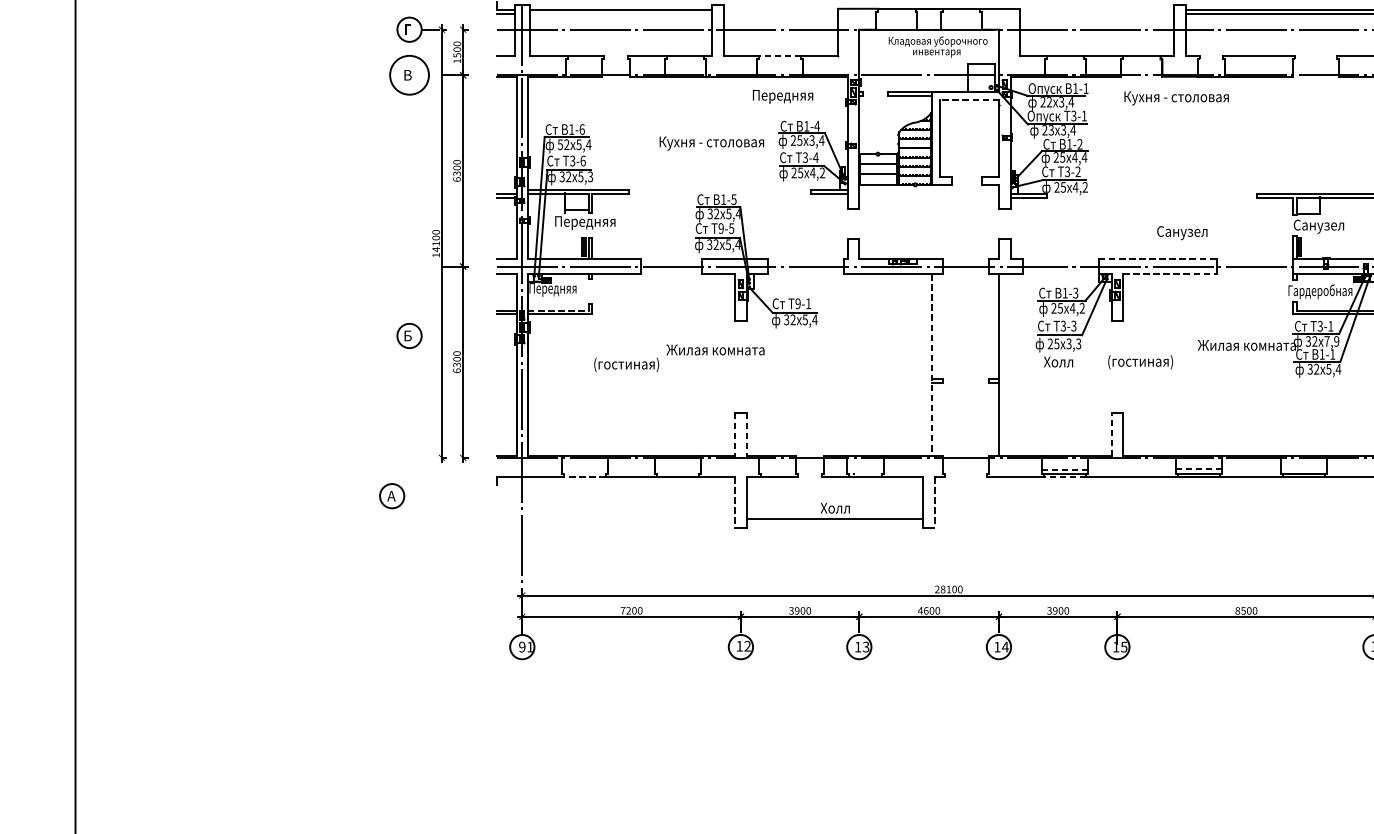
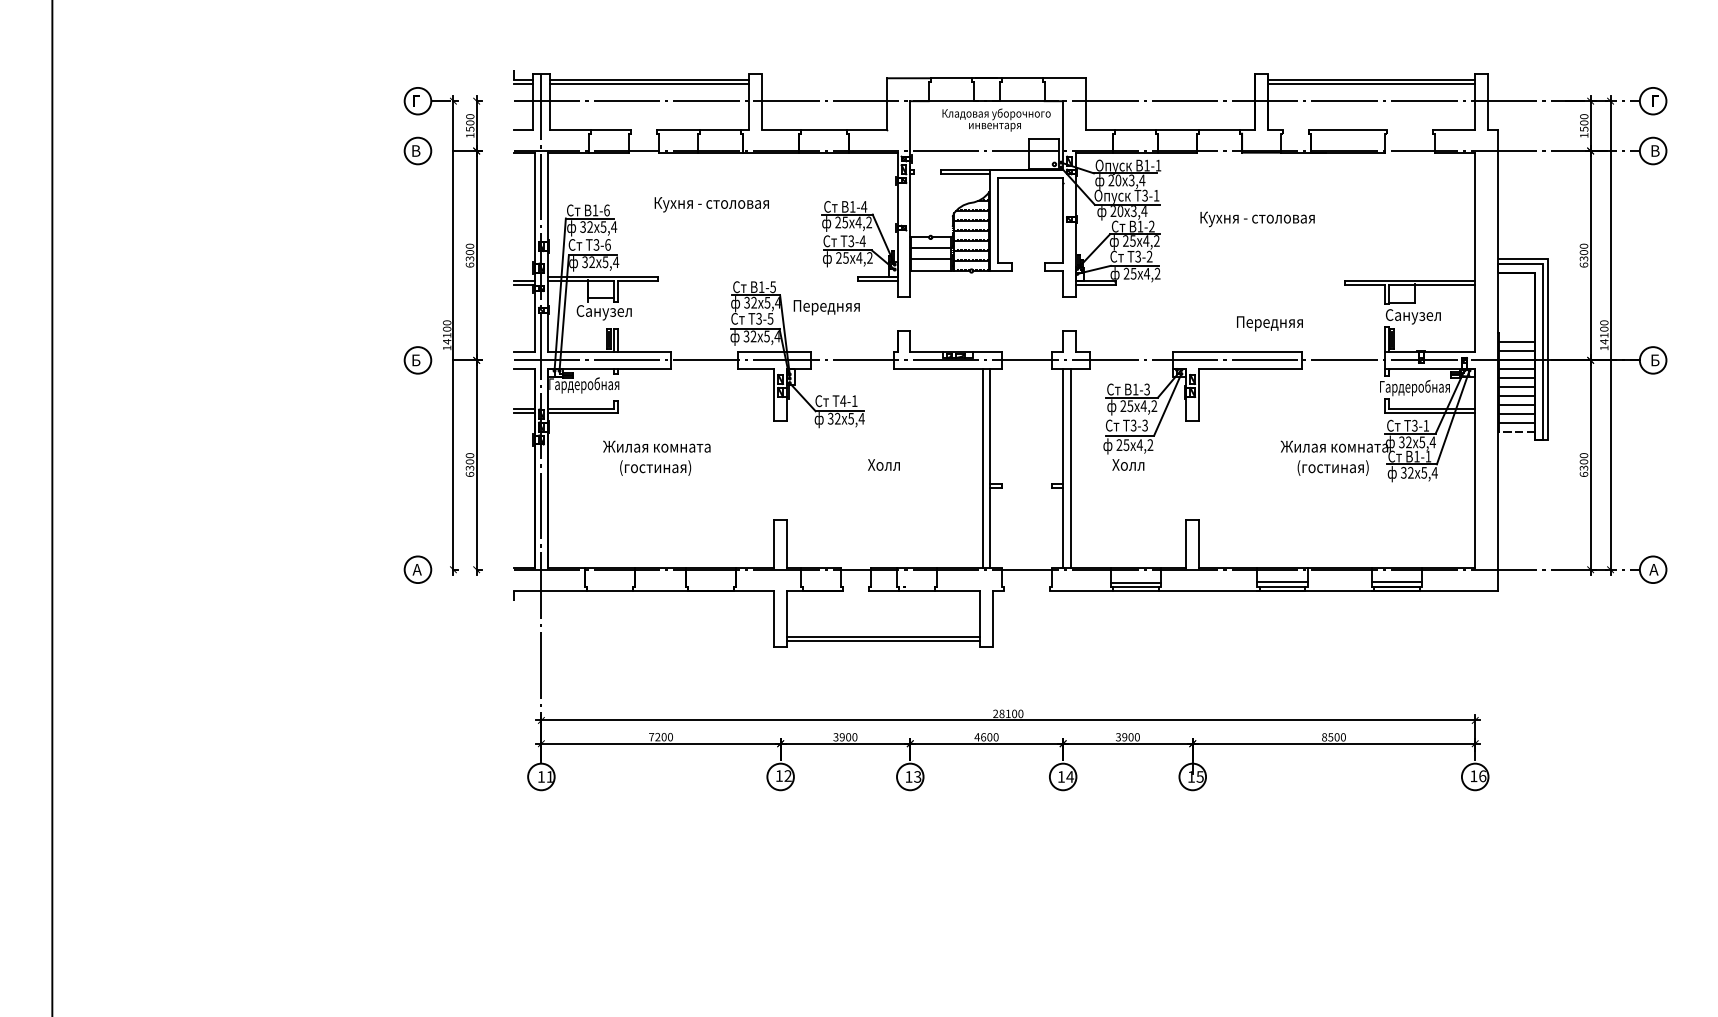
line: (621, 13) -> (649, 83), added
line: (780, 55) -> (823, 129), dashed -> solid
circle: (409, 74) -> (417, 150), size x0.62
text: (782, 96) -> (826, 307), moved
text: (1176, 98) -> (1257, 219), moved
line: (969, 99) -> (1030, 177), dashed -> solid
text: (1049, 102) -> (1118, 180), 22 -> 20
text: (1051, 130) -> (1120, 211), 23 -> 20
text: (816, 140) -> (863, 222), 3,4 -> 4,2
text: (711, 143) -> (711, 204), moved
text: (559, 144) -> (582, 226), 52 -> 32
text: (1084, 157) -> (1156, 240), 4,4 -> 4,2
text: (590, 177) -> (615, 262), 5,3 -> 5,4
text: (584, 222) -> (609, 312), Передняя -> Санузел
text: (720, 228) -> (758, 318), 9-5 -> 3-5
text: (1187, 232) -> (1269, 323), Санузел -> Передняя
line: (1158, 258) -> (1237, 351), dashed -> solid
line: (1170, 273) -> (1250, 368), dashed -> solid
text: (563, 289) -> (586, 385), Передняя -> Гардеробная
text: (798, 304) -> (843, 401), 9-1 -> 4-1
line: (558, 310) -> (581, 408), dashed -> solid
part: (409, 336) -> (417, 360), moved
text: (1331, 341) -> (1427, 442), 7,9 -> 5,4
text: (1073, 344) -> (1144, 445), 3,3 -> 4,2
text: (715, 349) -> (656, 446), moved
text: (1139, 361) -> (1332, 467), moved
line: (925, 365) -> (982, 468), added
line: (932, 365) -> (990, 468), dashed -> solid
line: (1005, 365) -> (1070, 468), added
line: (735, 434) -> (774, 544), dashed -> solid
line: (746, 434) -> (786, 544), dashed -> solid
line: (1111, 434) -> (1186, 544), dashed -> solid
line: (1065, 469) -> (1135, 582), dashed -> solid
line: (1198, 469) -> (1281, 582), dashed -> solid
line: (1304, 469) -> (1397, 582), added
line: (584, 477) -> (609, 591), dashed -> solid
line: (1065, 477) -> (1135, 591), dashed -> solid
part: (391, 495) -> (417, 569), moved
line: (735, 502) -> (774, 618), dashed -> solid
line: (935, 502) -> (993, 618), dashed -> solid
text: (834, 507) -> (883, 464), moved
line: (834, 522) -> (883, 640), added
text: (521, 646) -> (540, 776), 91 -> 11

